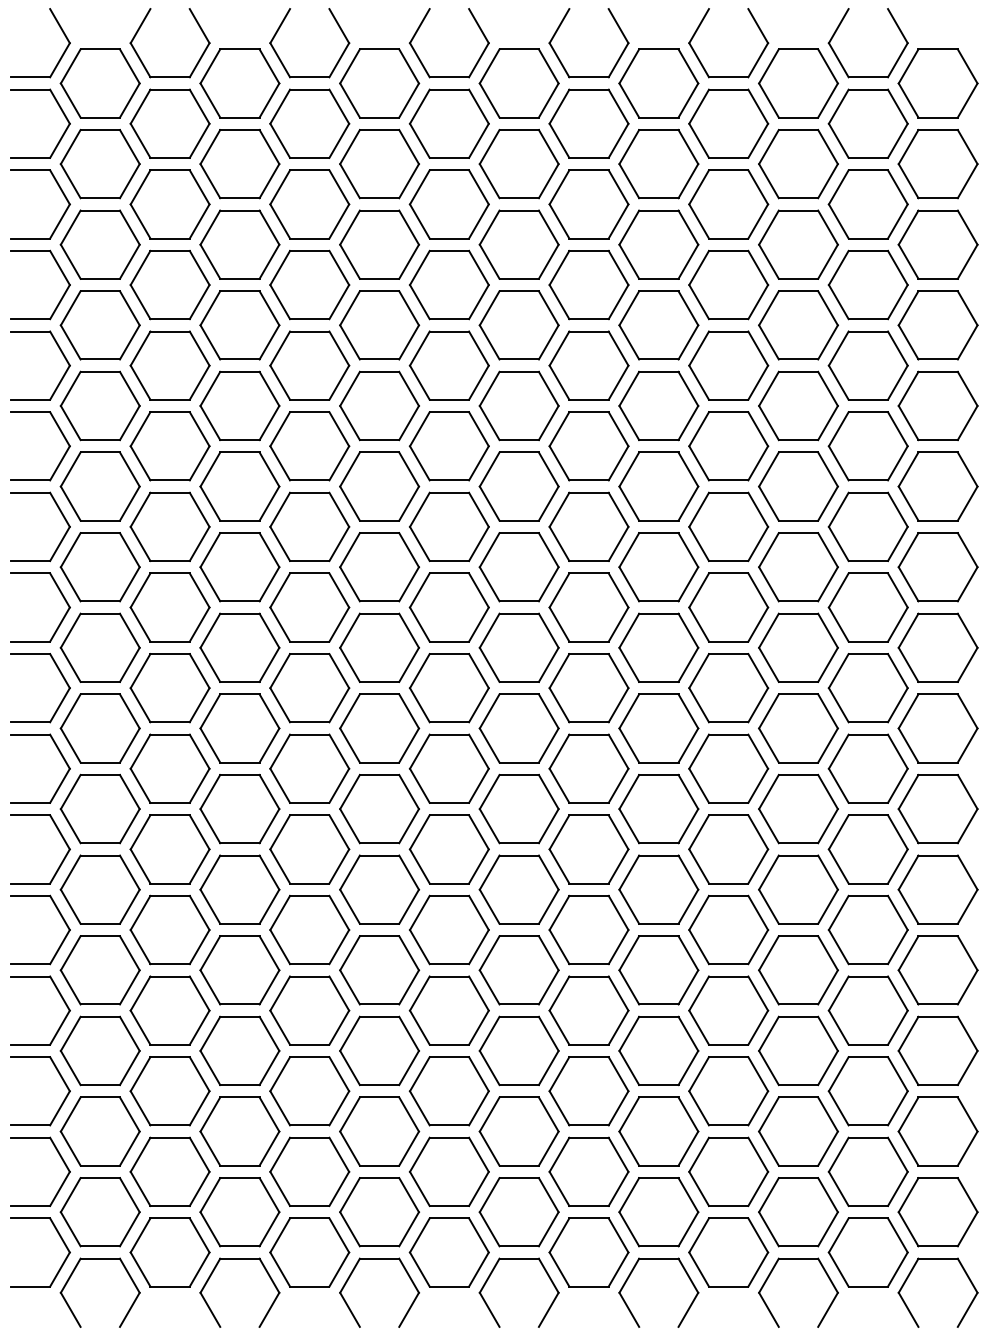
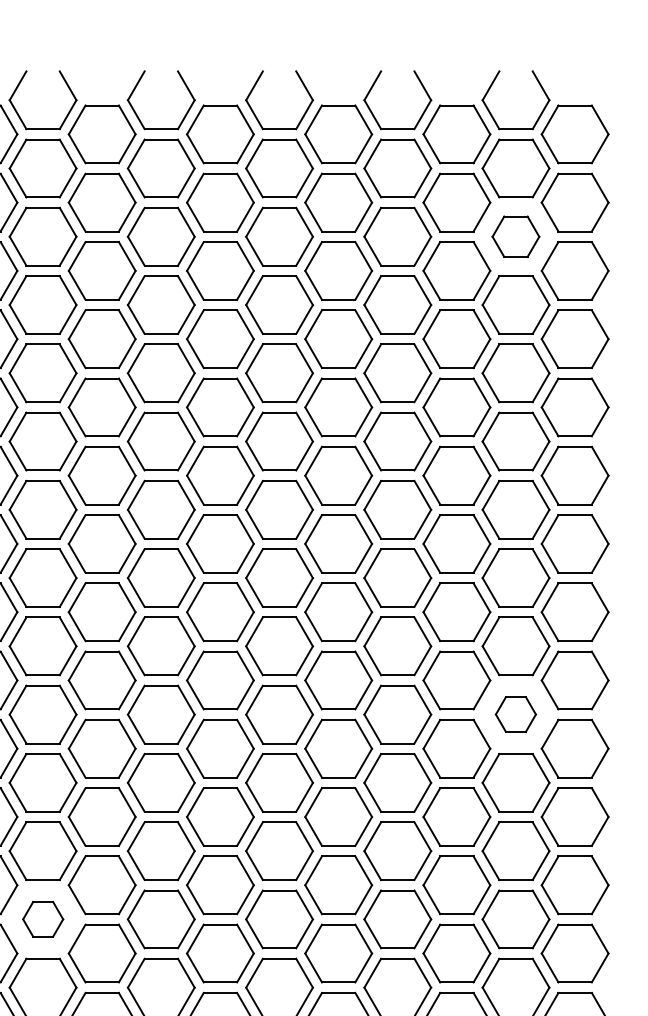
part: (867, 204) -> (515, 236), size x0.7
part: (867, 768) -> (515, 714), size x0.6
part: (309, 1010) -> (42, 919), size x0.6

